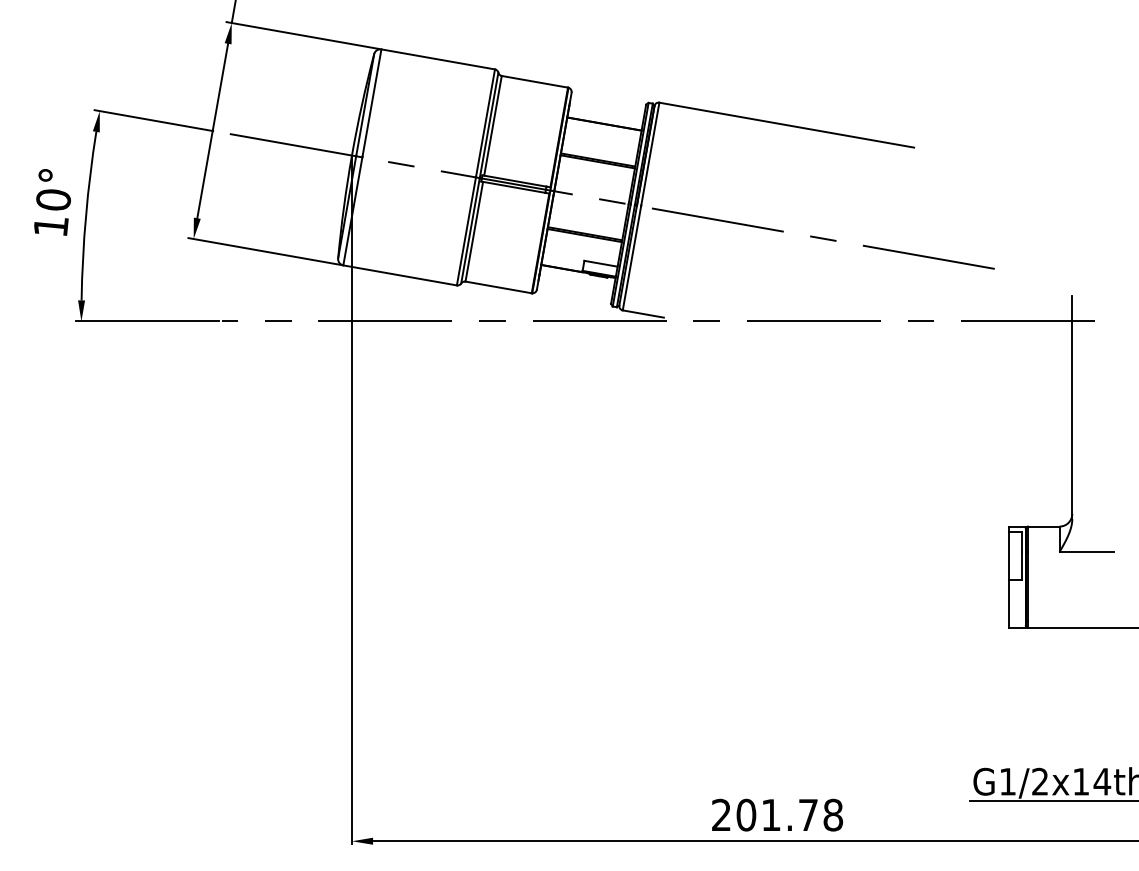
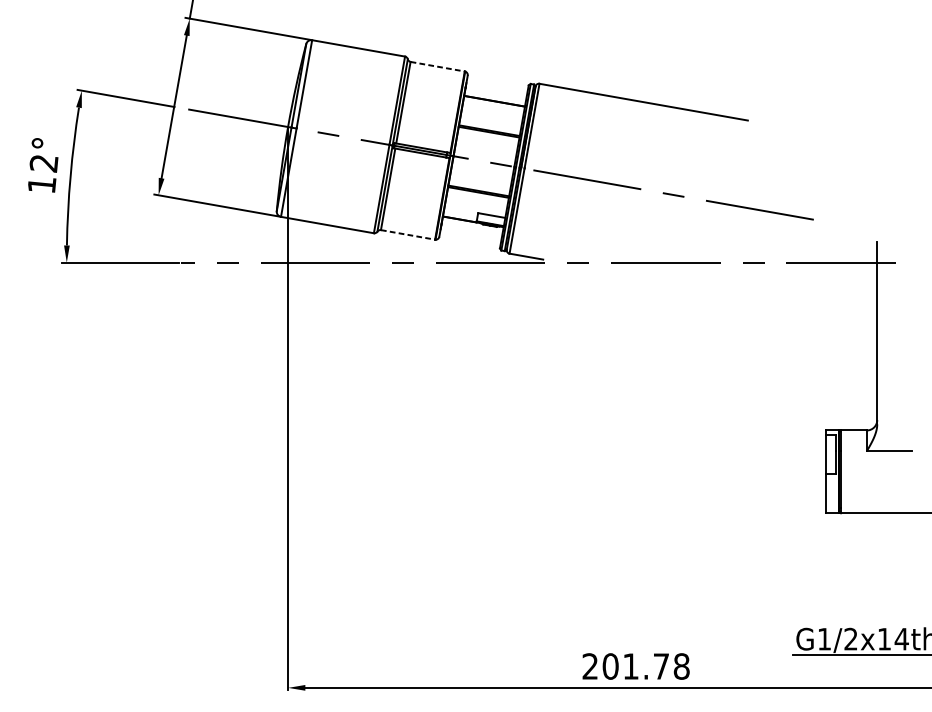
line: (534, 81) -> (437, 66), solid -> dashed
text: (53, 200) -> (43, 163), 10° -> 12°
line: (498, 287) -> (407, 234), solid -> dashed

